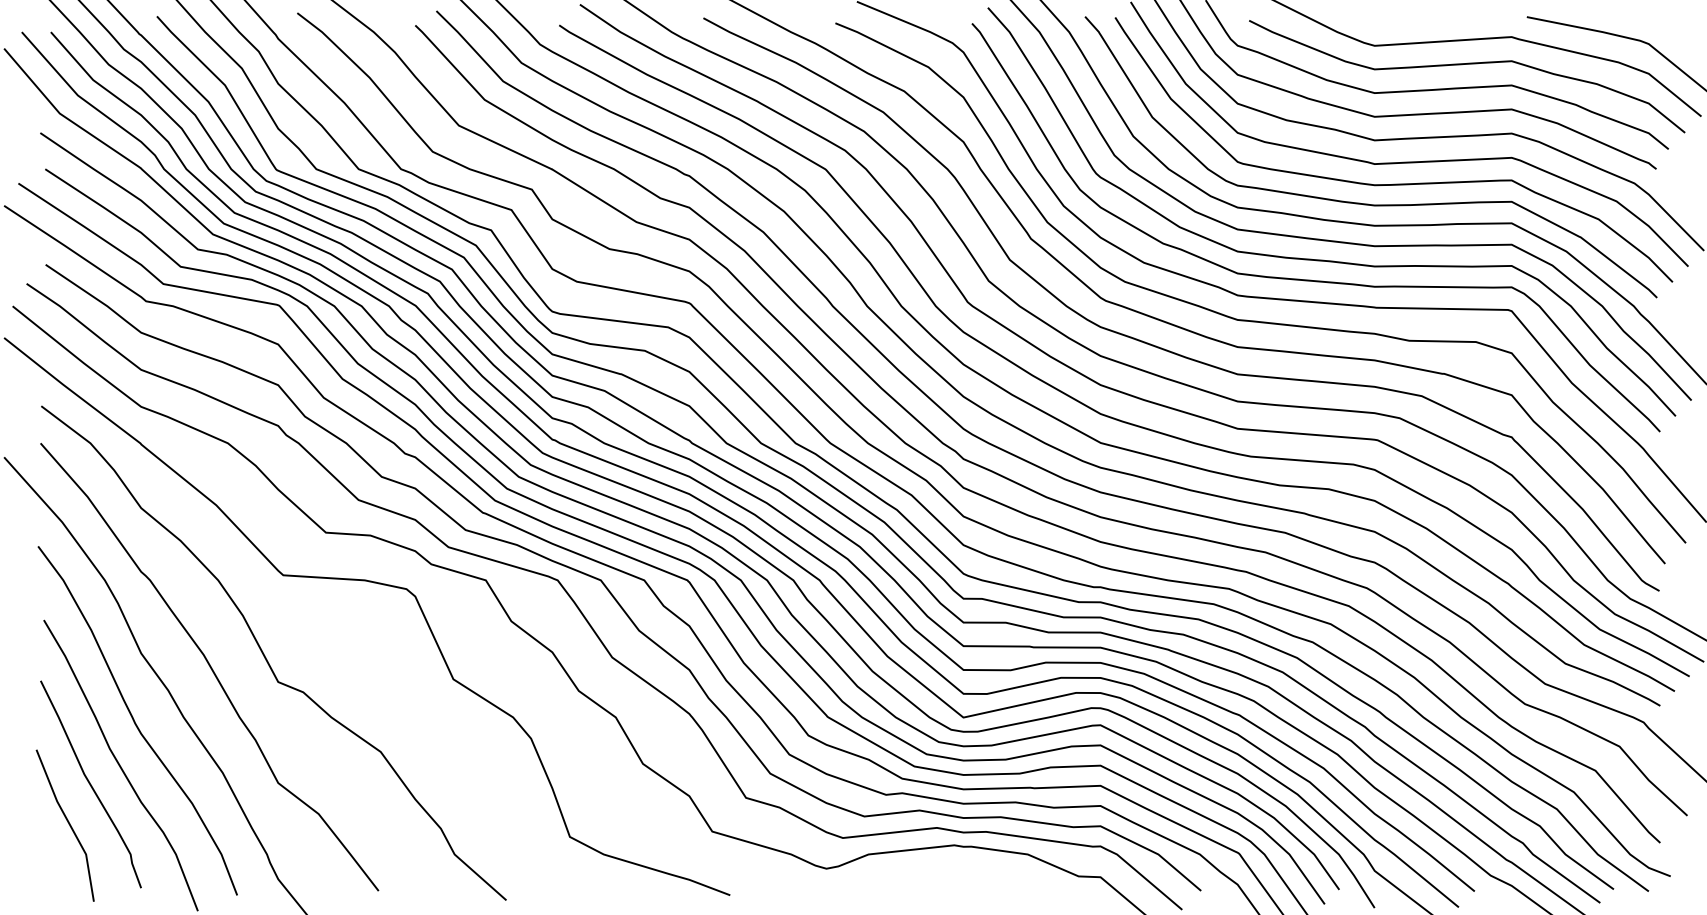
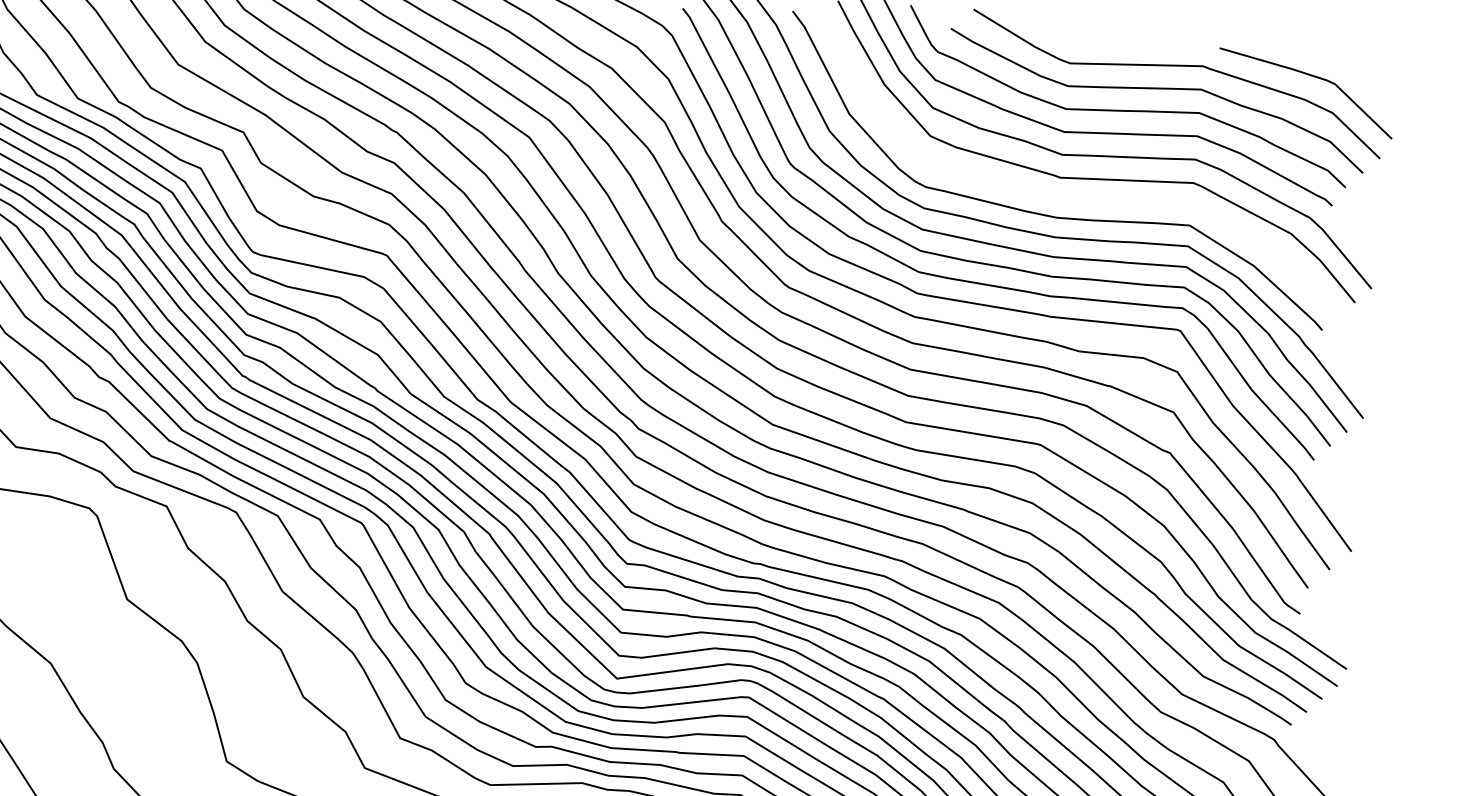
curve: (1393, 183) -> (1076, 198), removed

